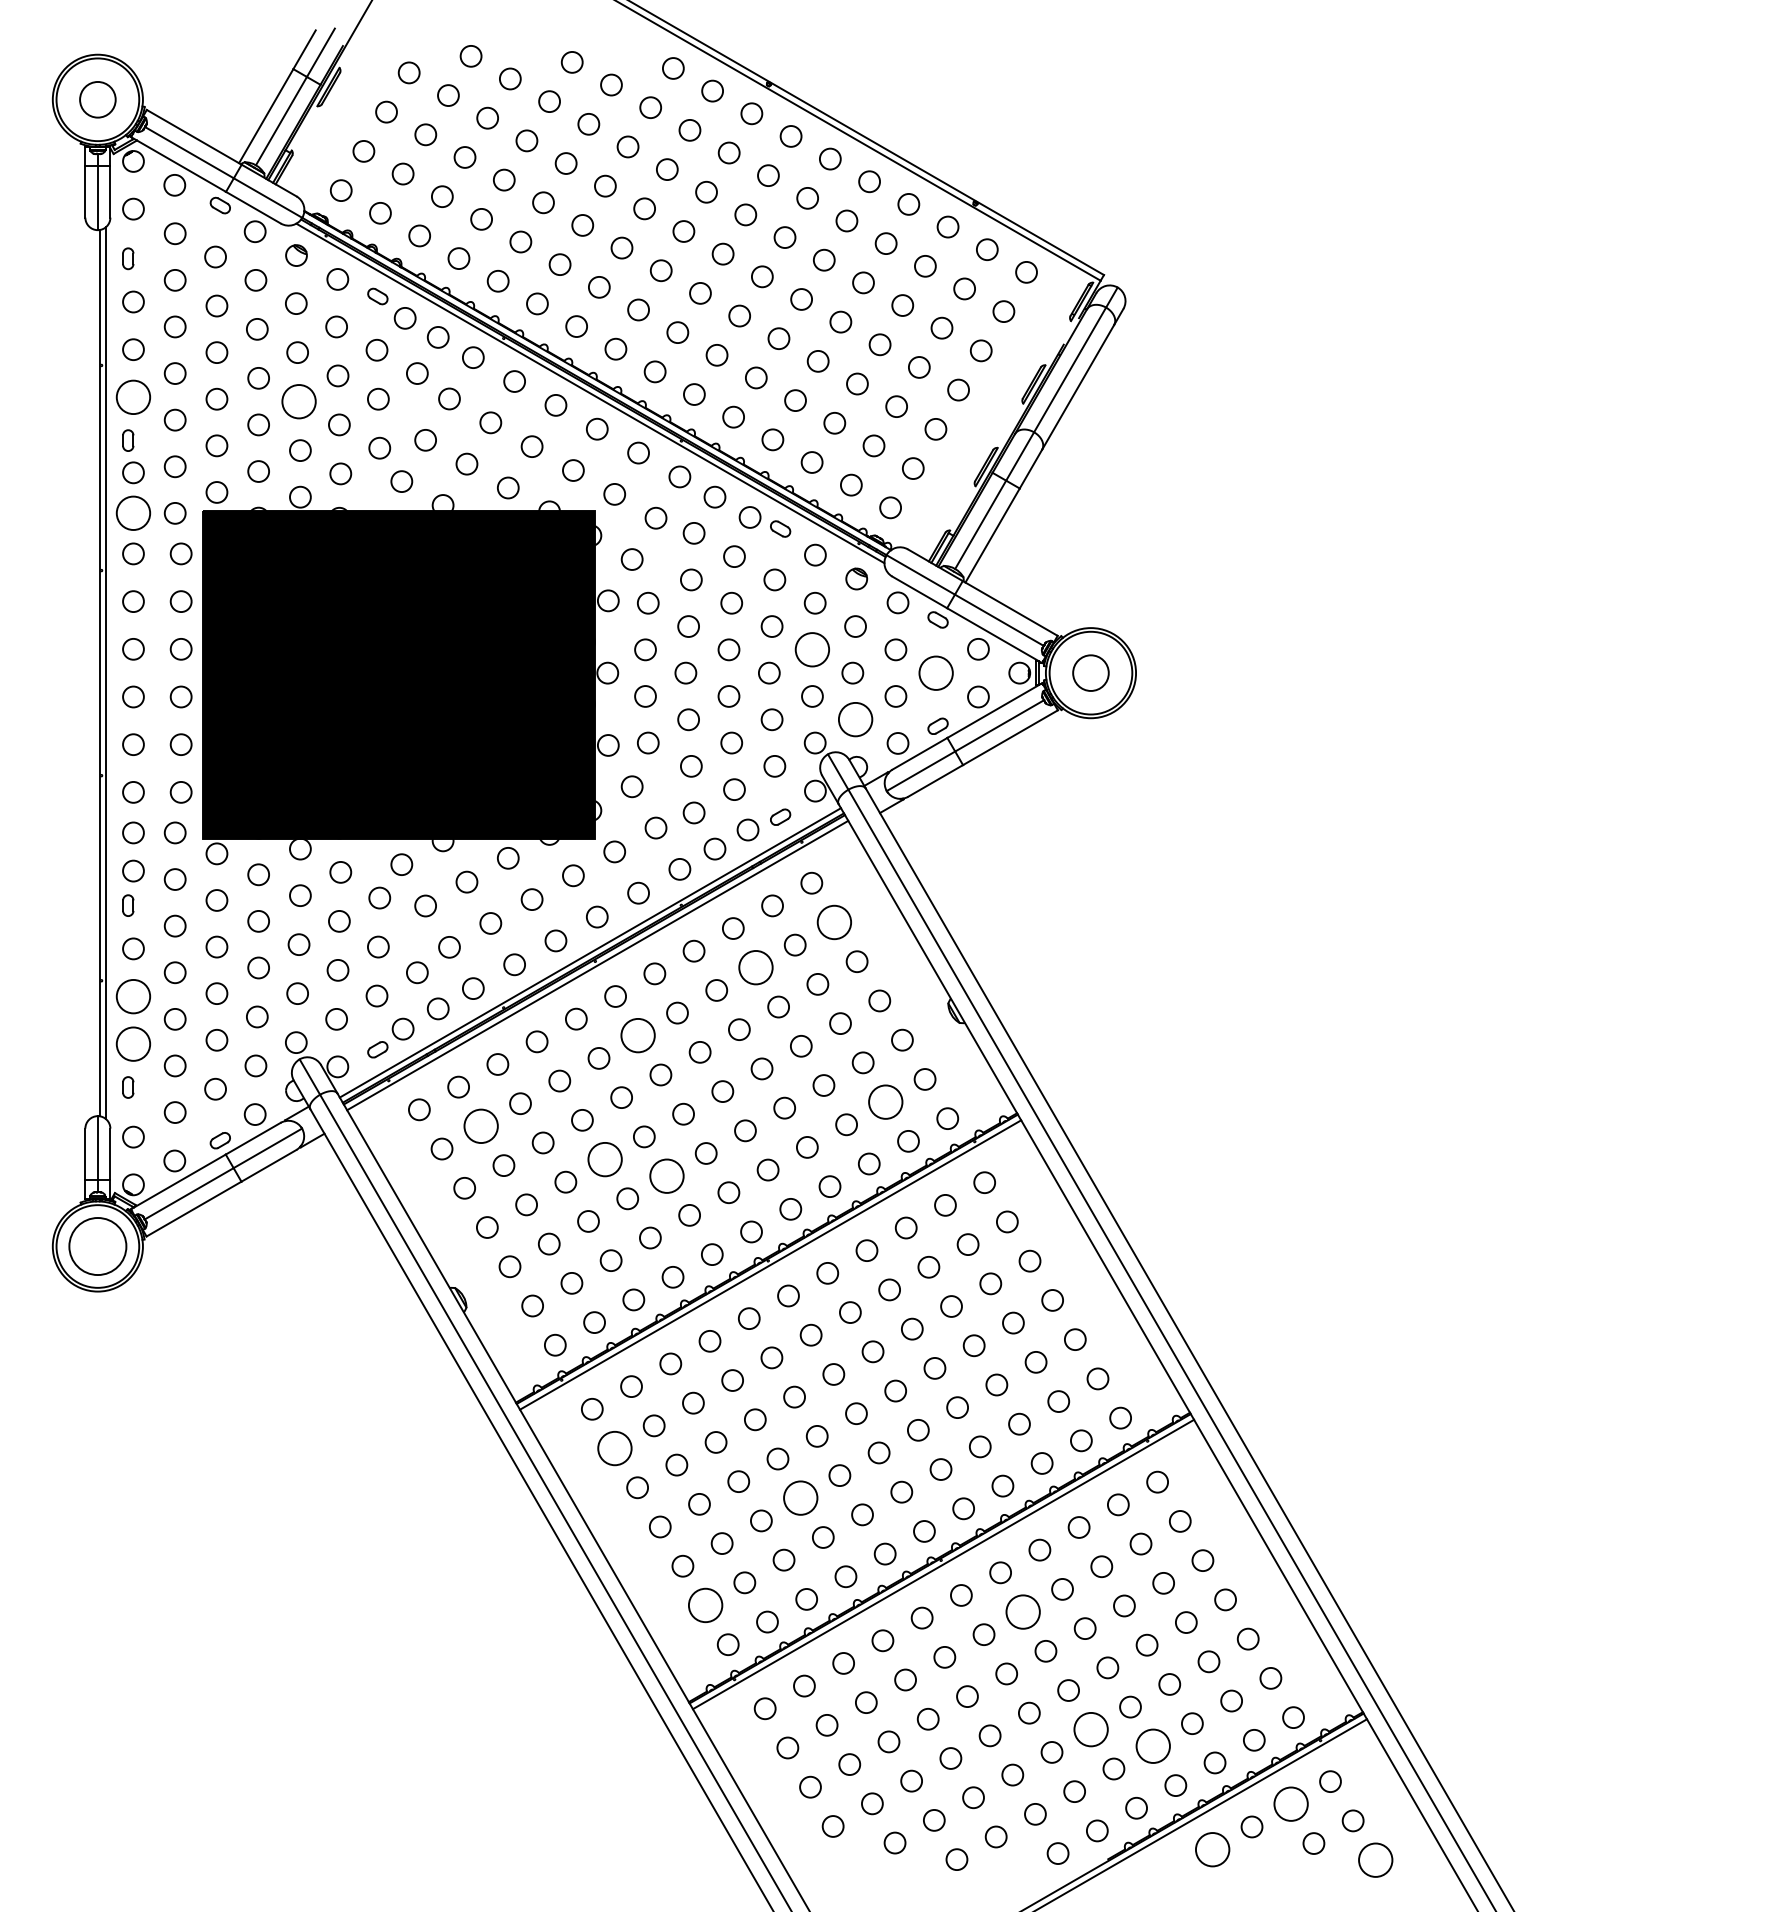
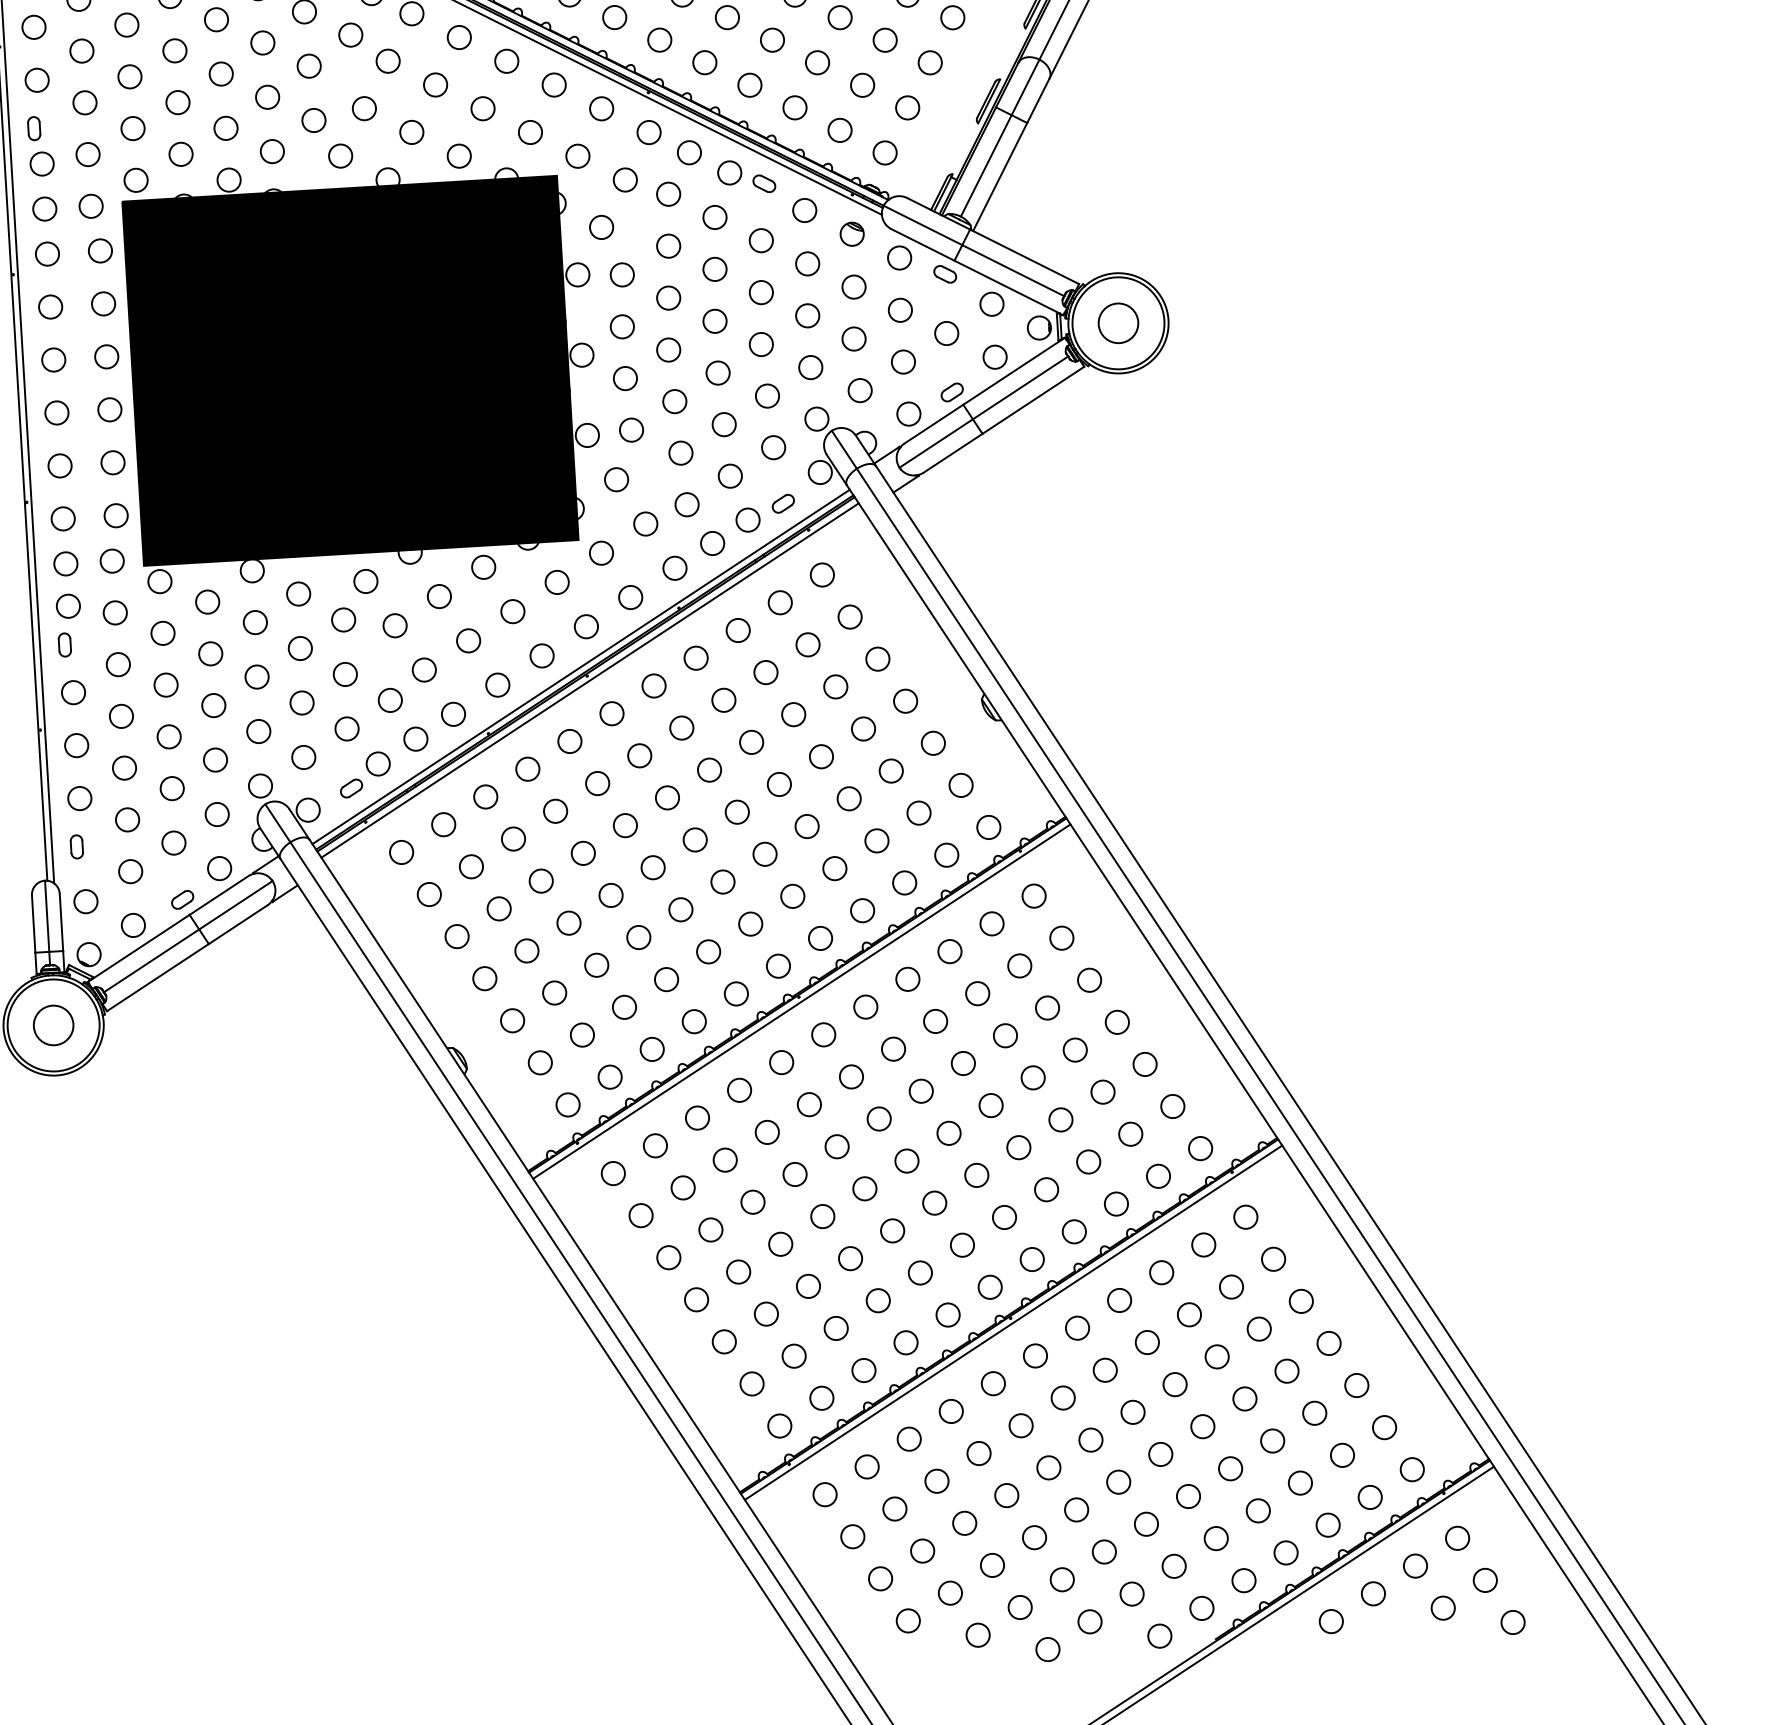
circle: (133, 397) -> (37, 80), size x0.62
circle: (298, 401) -> (220, 73), size x0.62
circle: (133, 513) -> (44, 209), size x0.62
circle: (812, 649) -> (807, 315), size x0.62
circle: (936, 672) -> (946, 332), size x0.62
circle: (855, 719) -> (860, 390), size x0.62
circle: (834, 922) -> (850, 617), size x0.62
circle: (755, 967) -> (765, 672), size x0.62
circle: (133, 996) -> (76, 745), size x0.62
circle: (638, 1035) -> (639, 755), size x0.62
circle: (133, 1044) -> (79, 798), size x0.62
circle: (885, 1101) -> (918, 812), size x0.62
circle: (481, 1126) -> (471, 866), size x0.62
circle: (604, 1159) -> (610, 895), size x0.62
circle: (666, 1175) -> (680, 909), size x0.62
circle: (97, 1246) -> (53, 1025), size x0.62
circle: (614, 1448) -> (640, 1215), size x0.62
circle: (800, 1498) -> (850, 1258), size x0.62
circle: (705, 1605) -> (751, 1383), size x0.62
circle: (1023, 1611) -> (1105, 1369), size x0.62
circle: (1091, 1729) -> (1188, 1496), size x0.62
circle: (1152, 1746) -> (1257, 1511), size x0.62
circle: (1291, 1804) -> (1415, 1566), size x0.62
circle: (1212, 1849) -> (1331, 1621), size x0.62
circle: (1375, 1859) -> (1512, 1621), size x0.62

